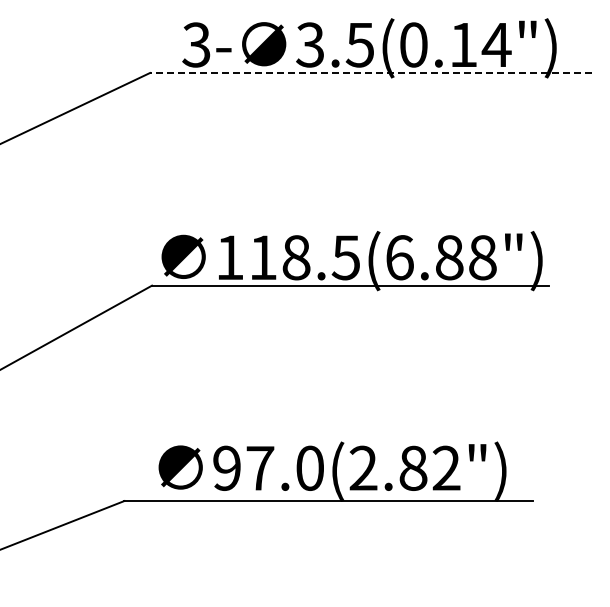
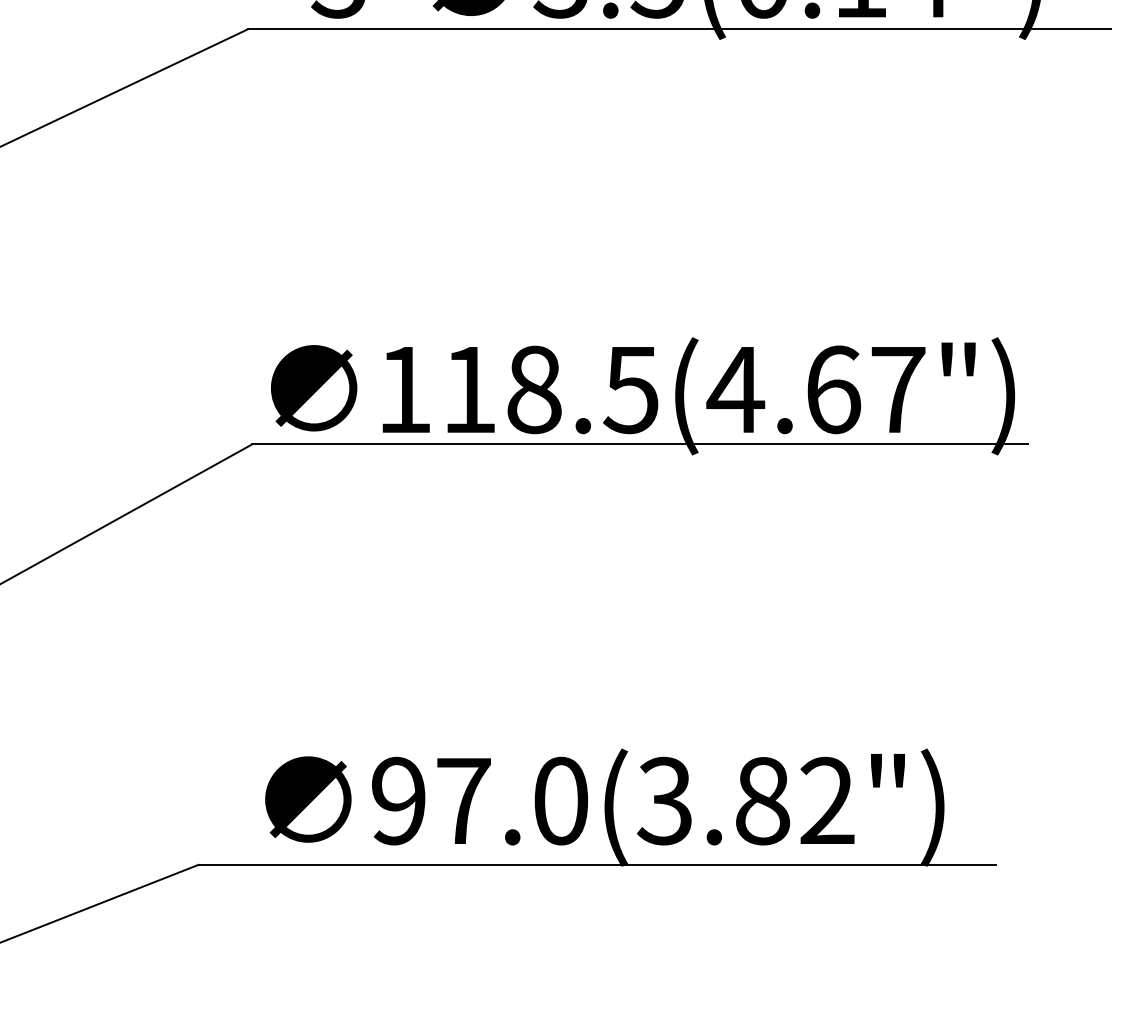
line: (370, 73) -> (678, 30), dashed -> solid
text: (440, 257) -> (815, 389), 118.5(6.88") -> 118.5(4.67")
text: (363, 468) -> (665, 801), 97.0(2.82") -> 97.0(3.82")

